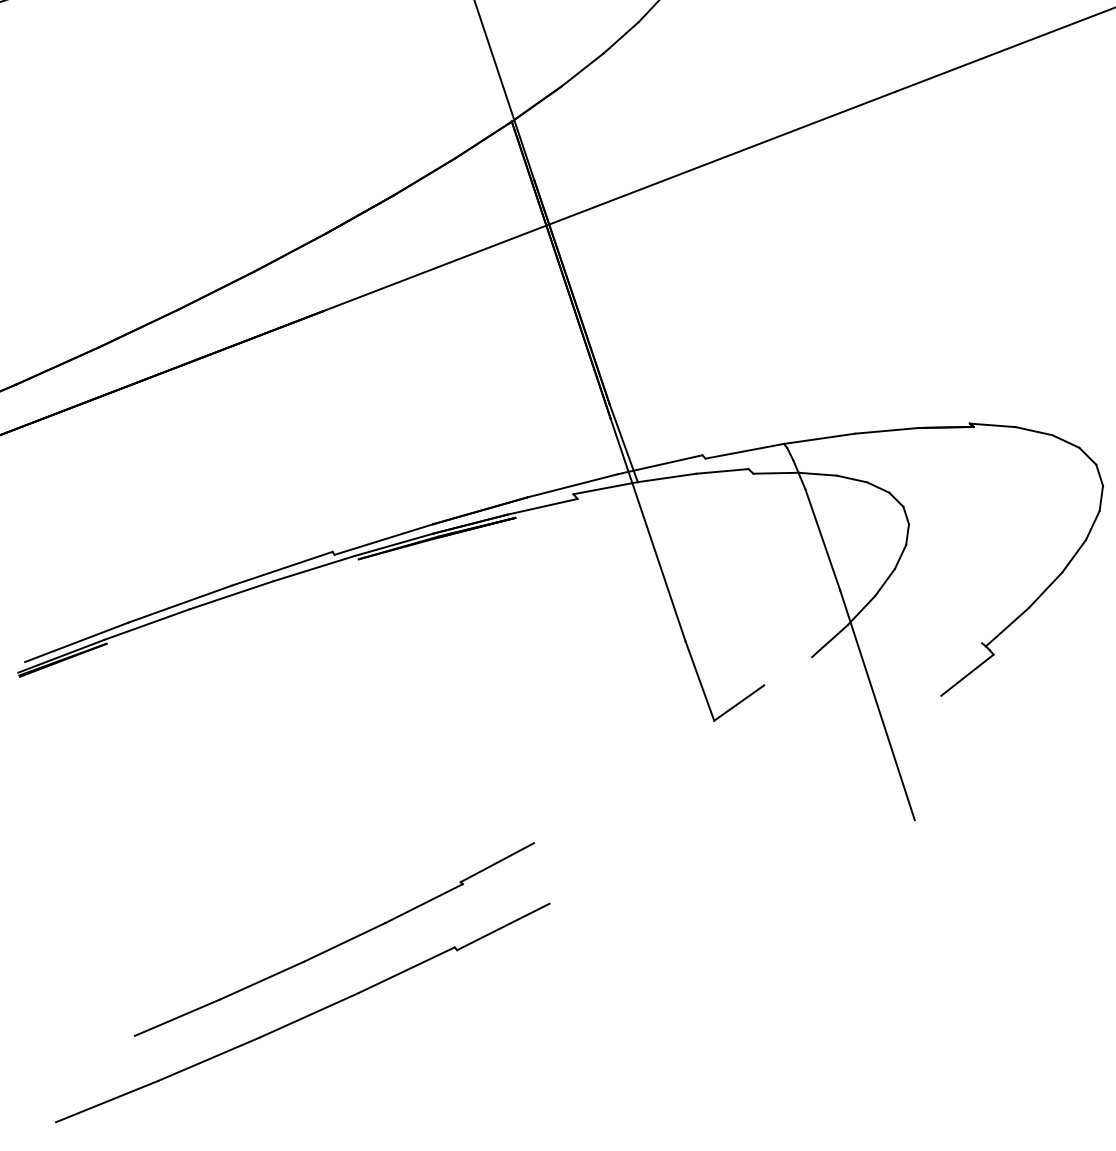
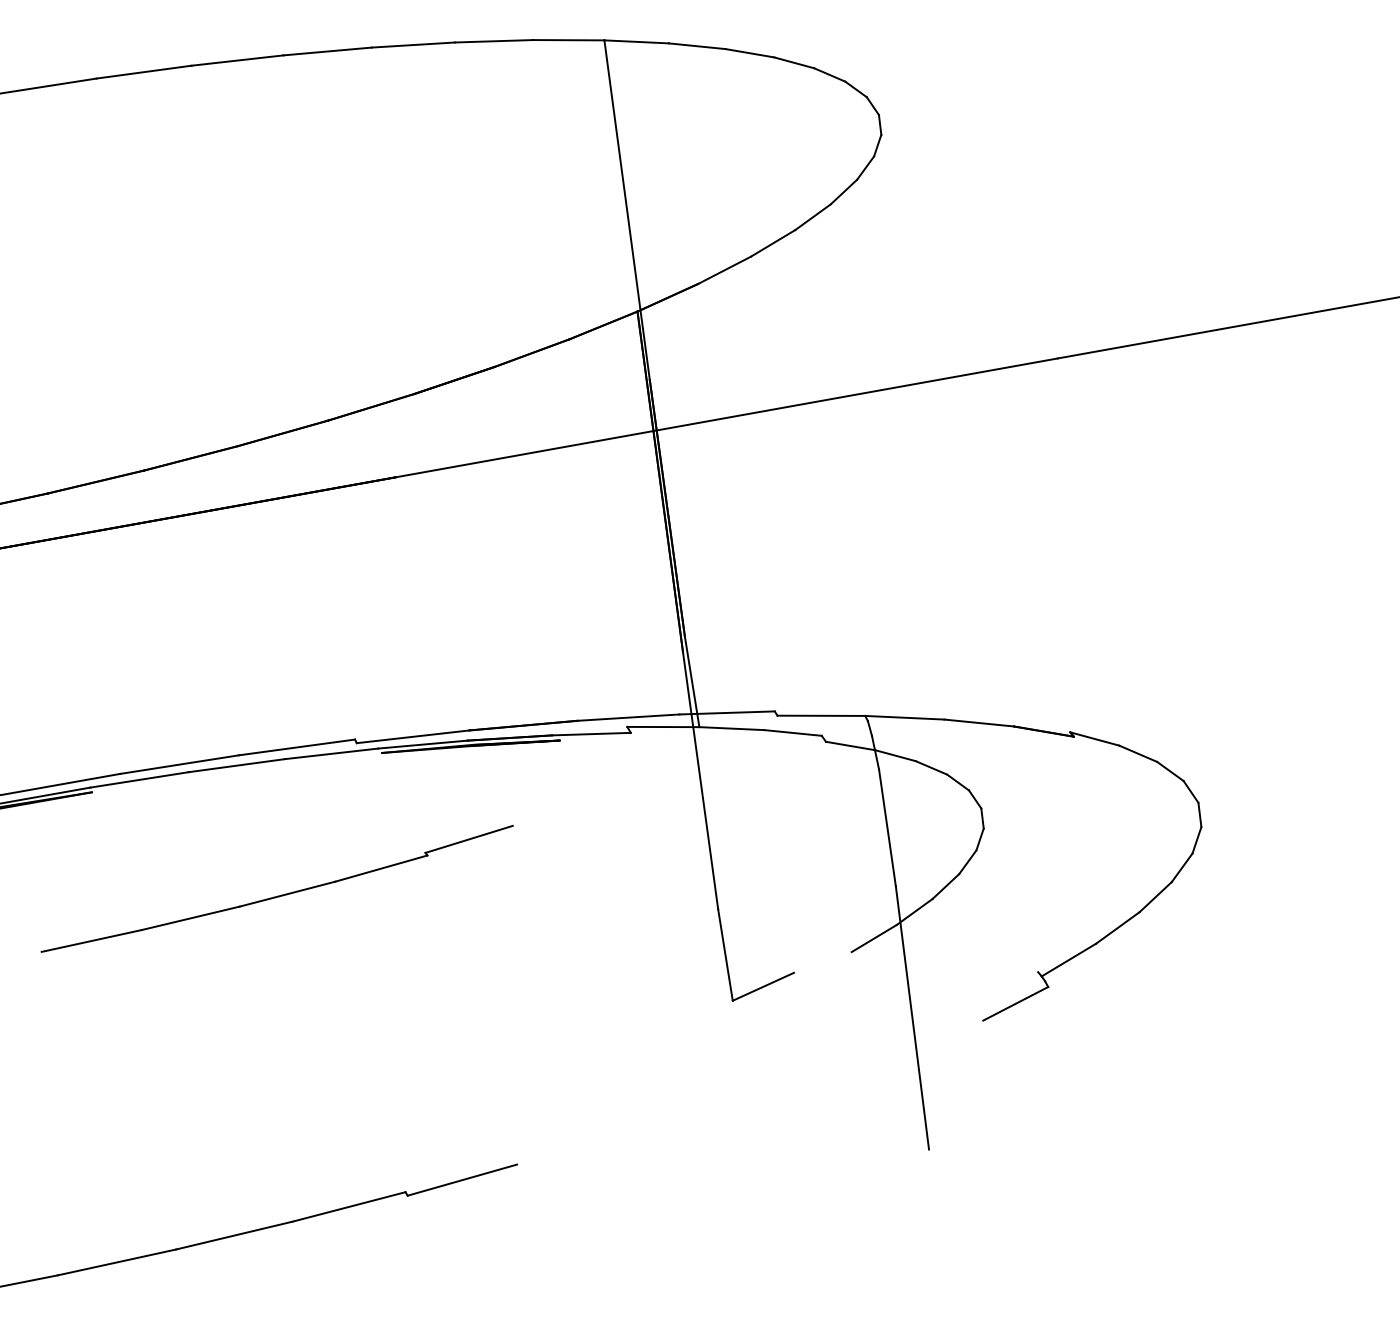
part: (335, 945) -> (277, 895), moved

